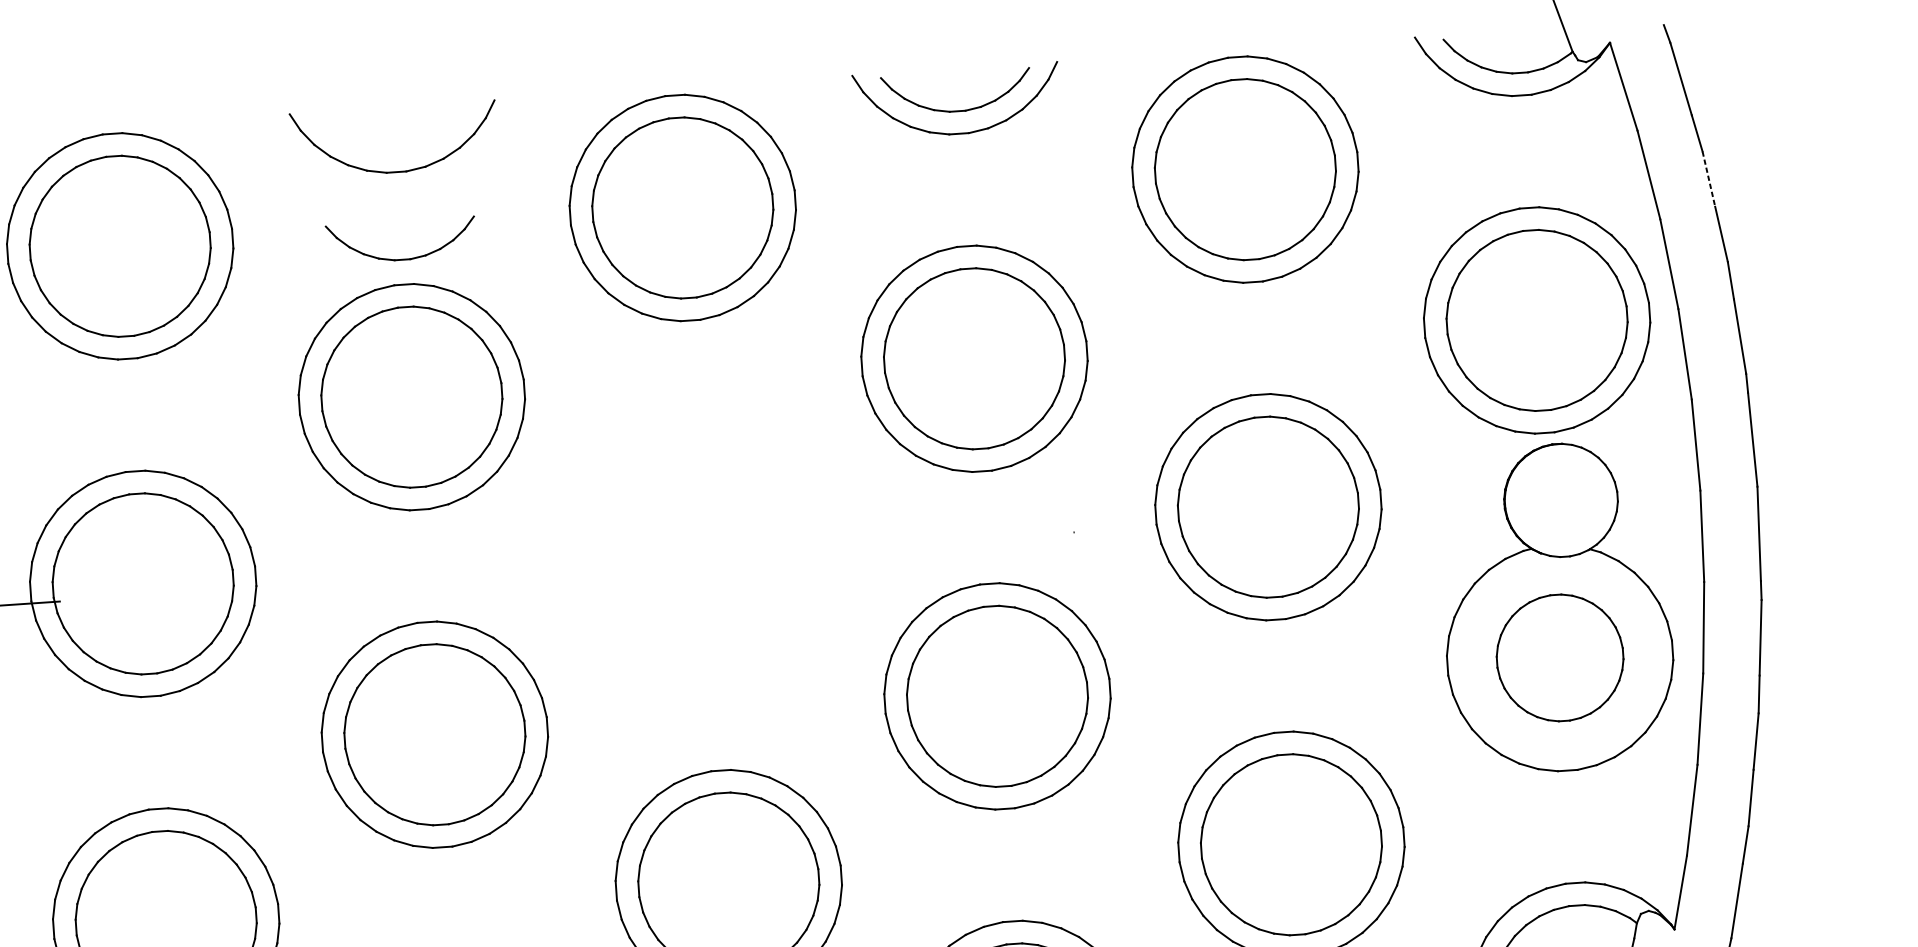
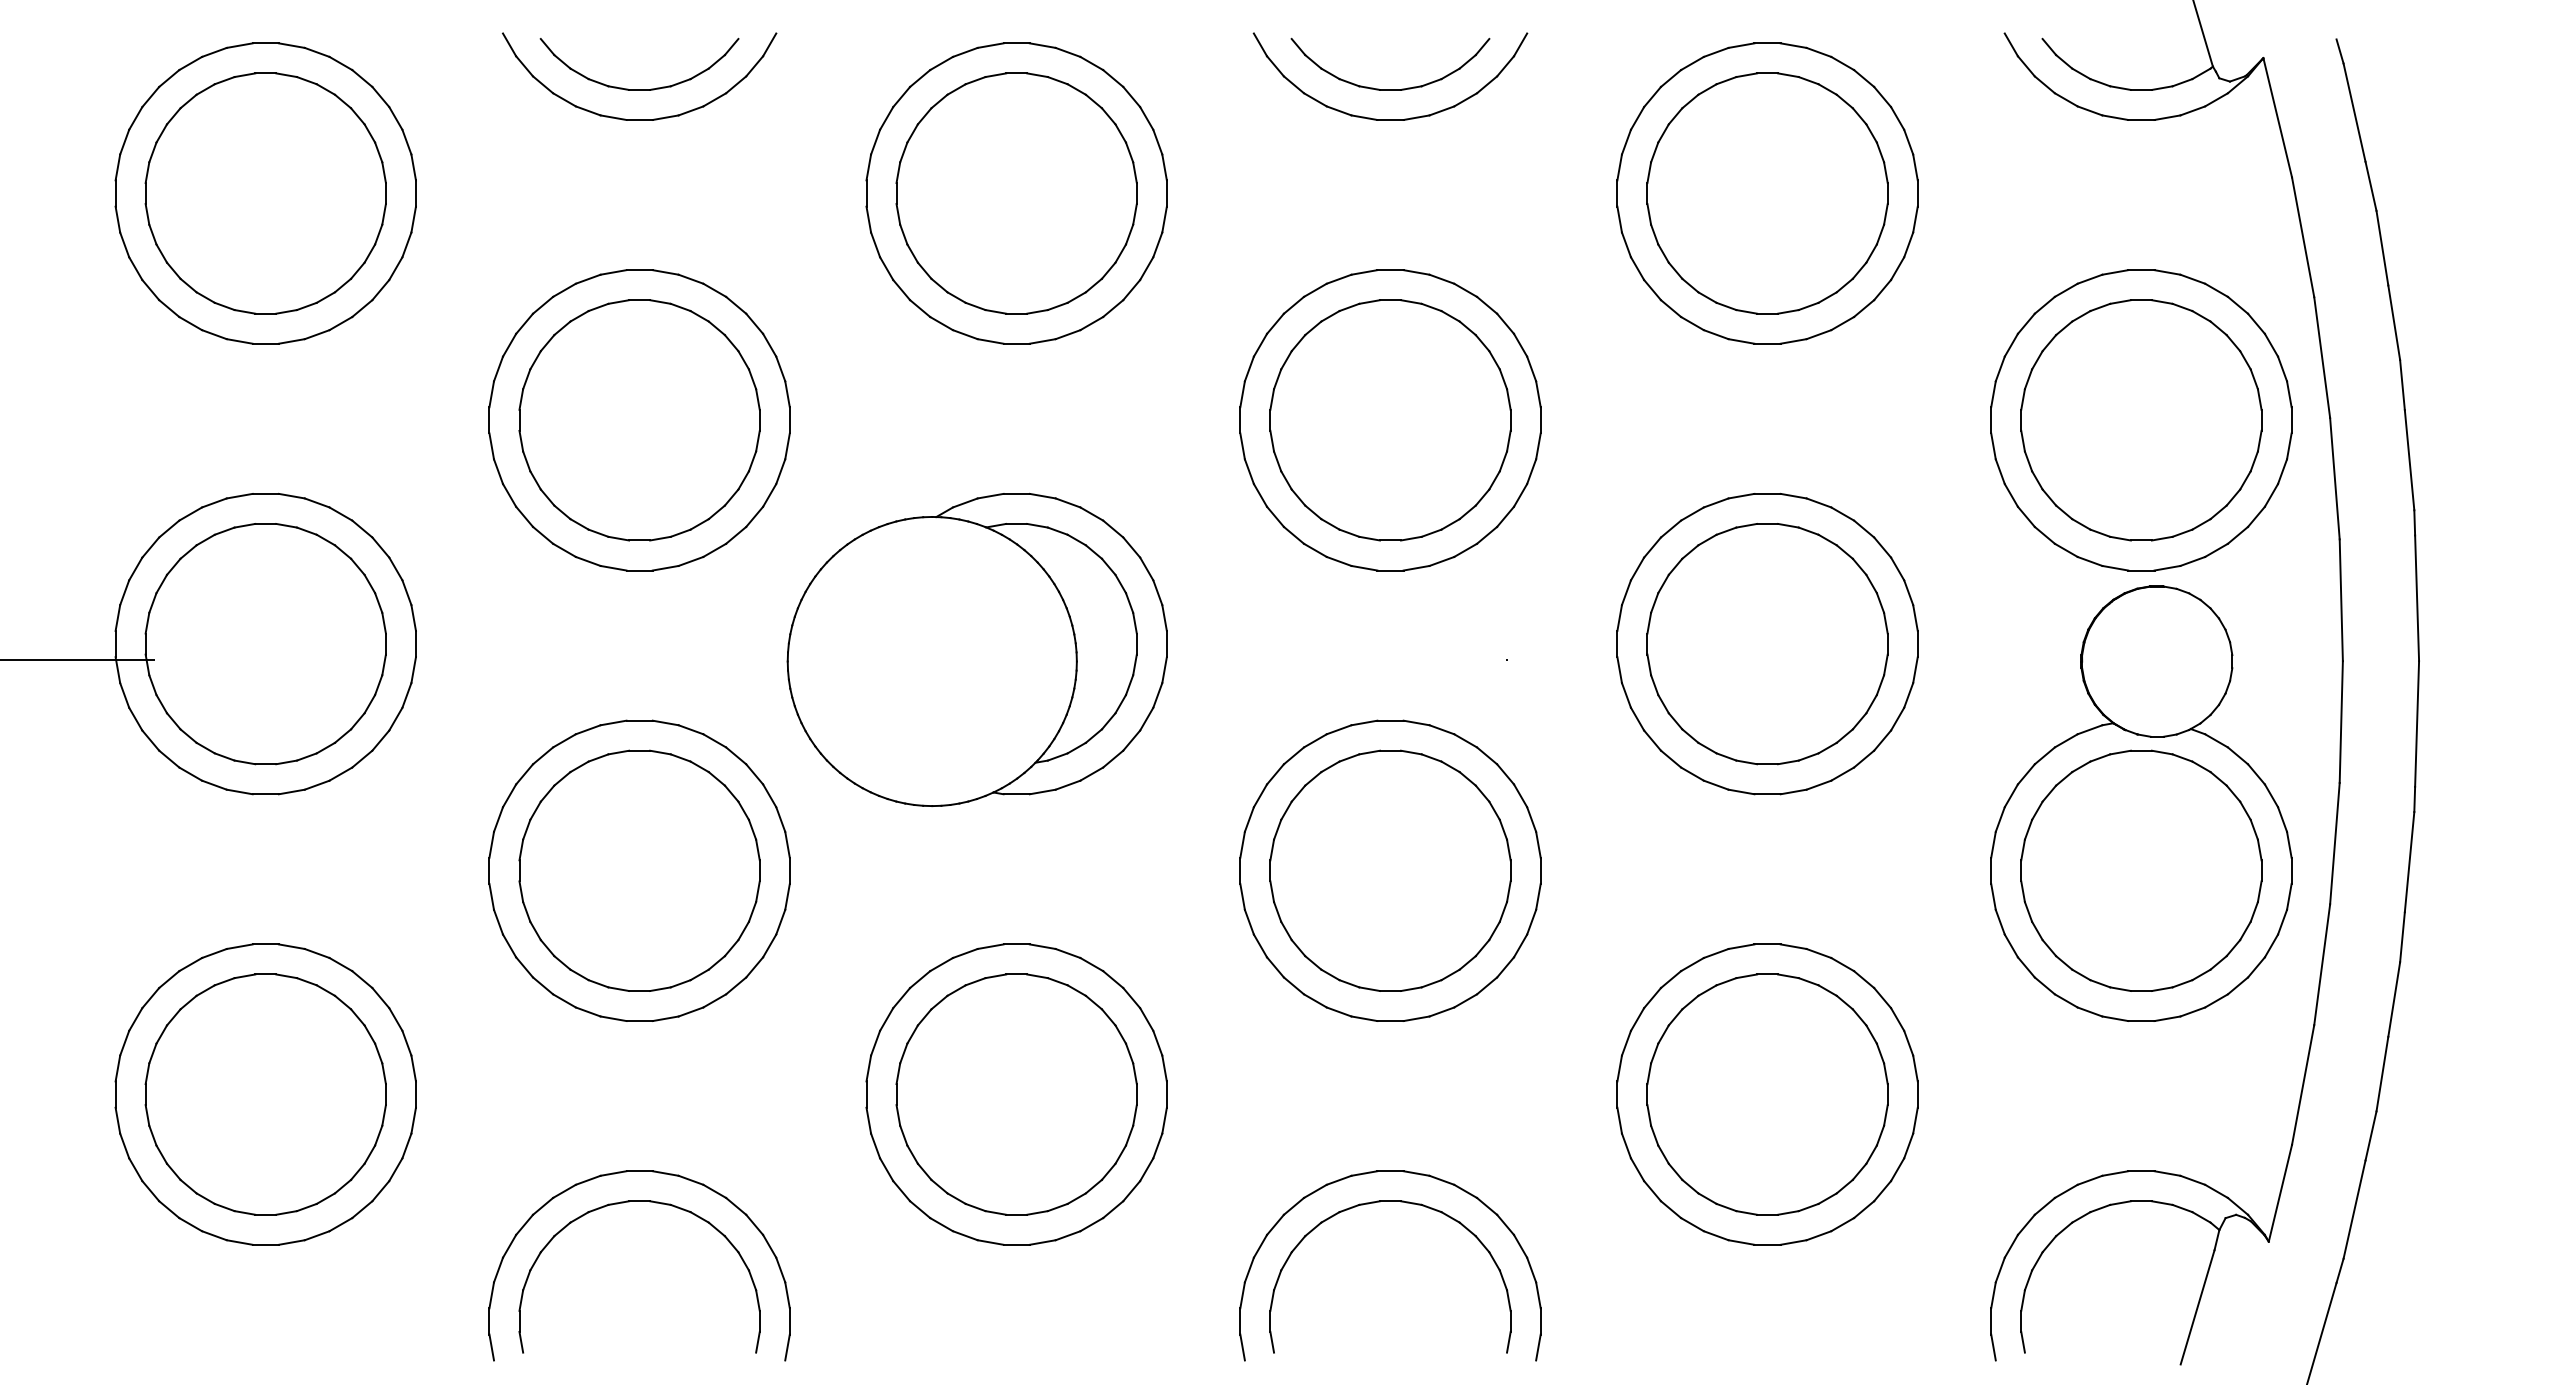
line: (1708, 179) -> (2382, 248), dashed -> solid
part: (402, 259) -> (639, 89), moved
part: (675, 551) -> (976, 649), added
part: (1560, 657) -> (2141, 870), size x1.43

